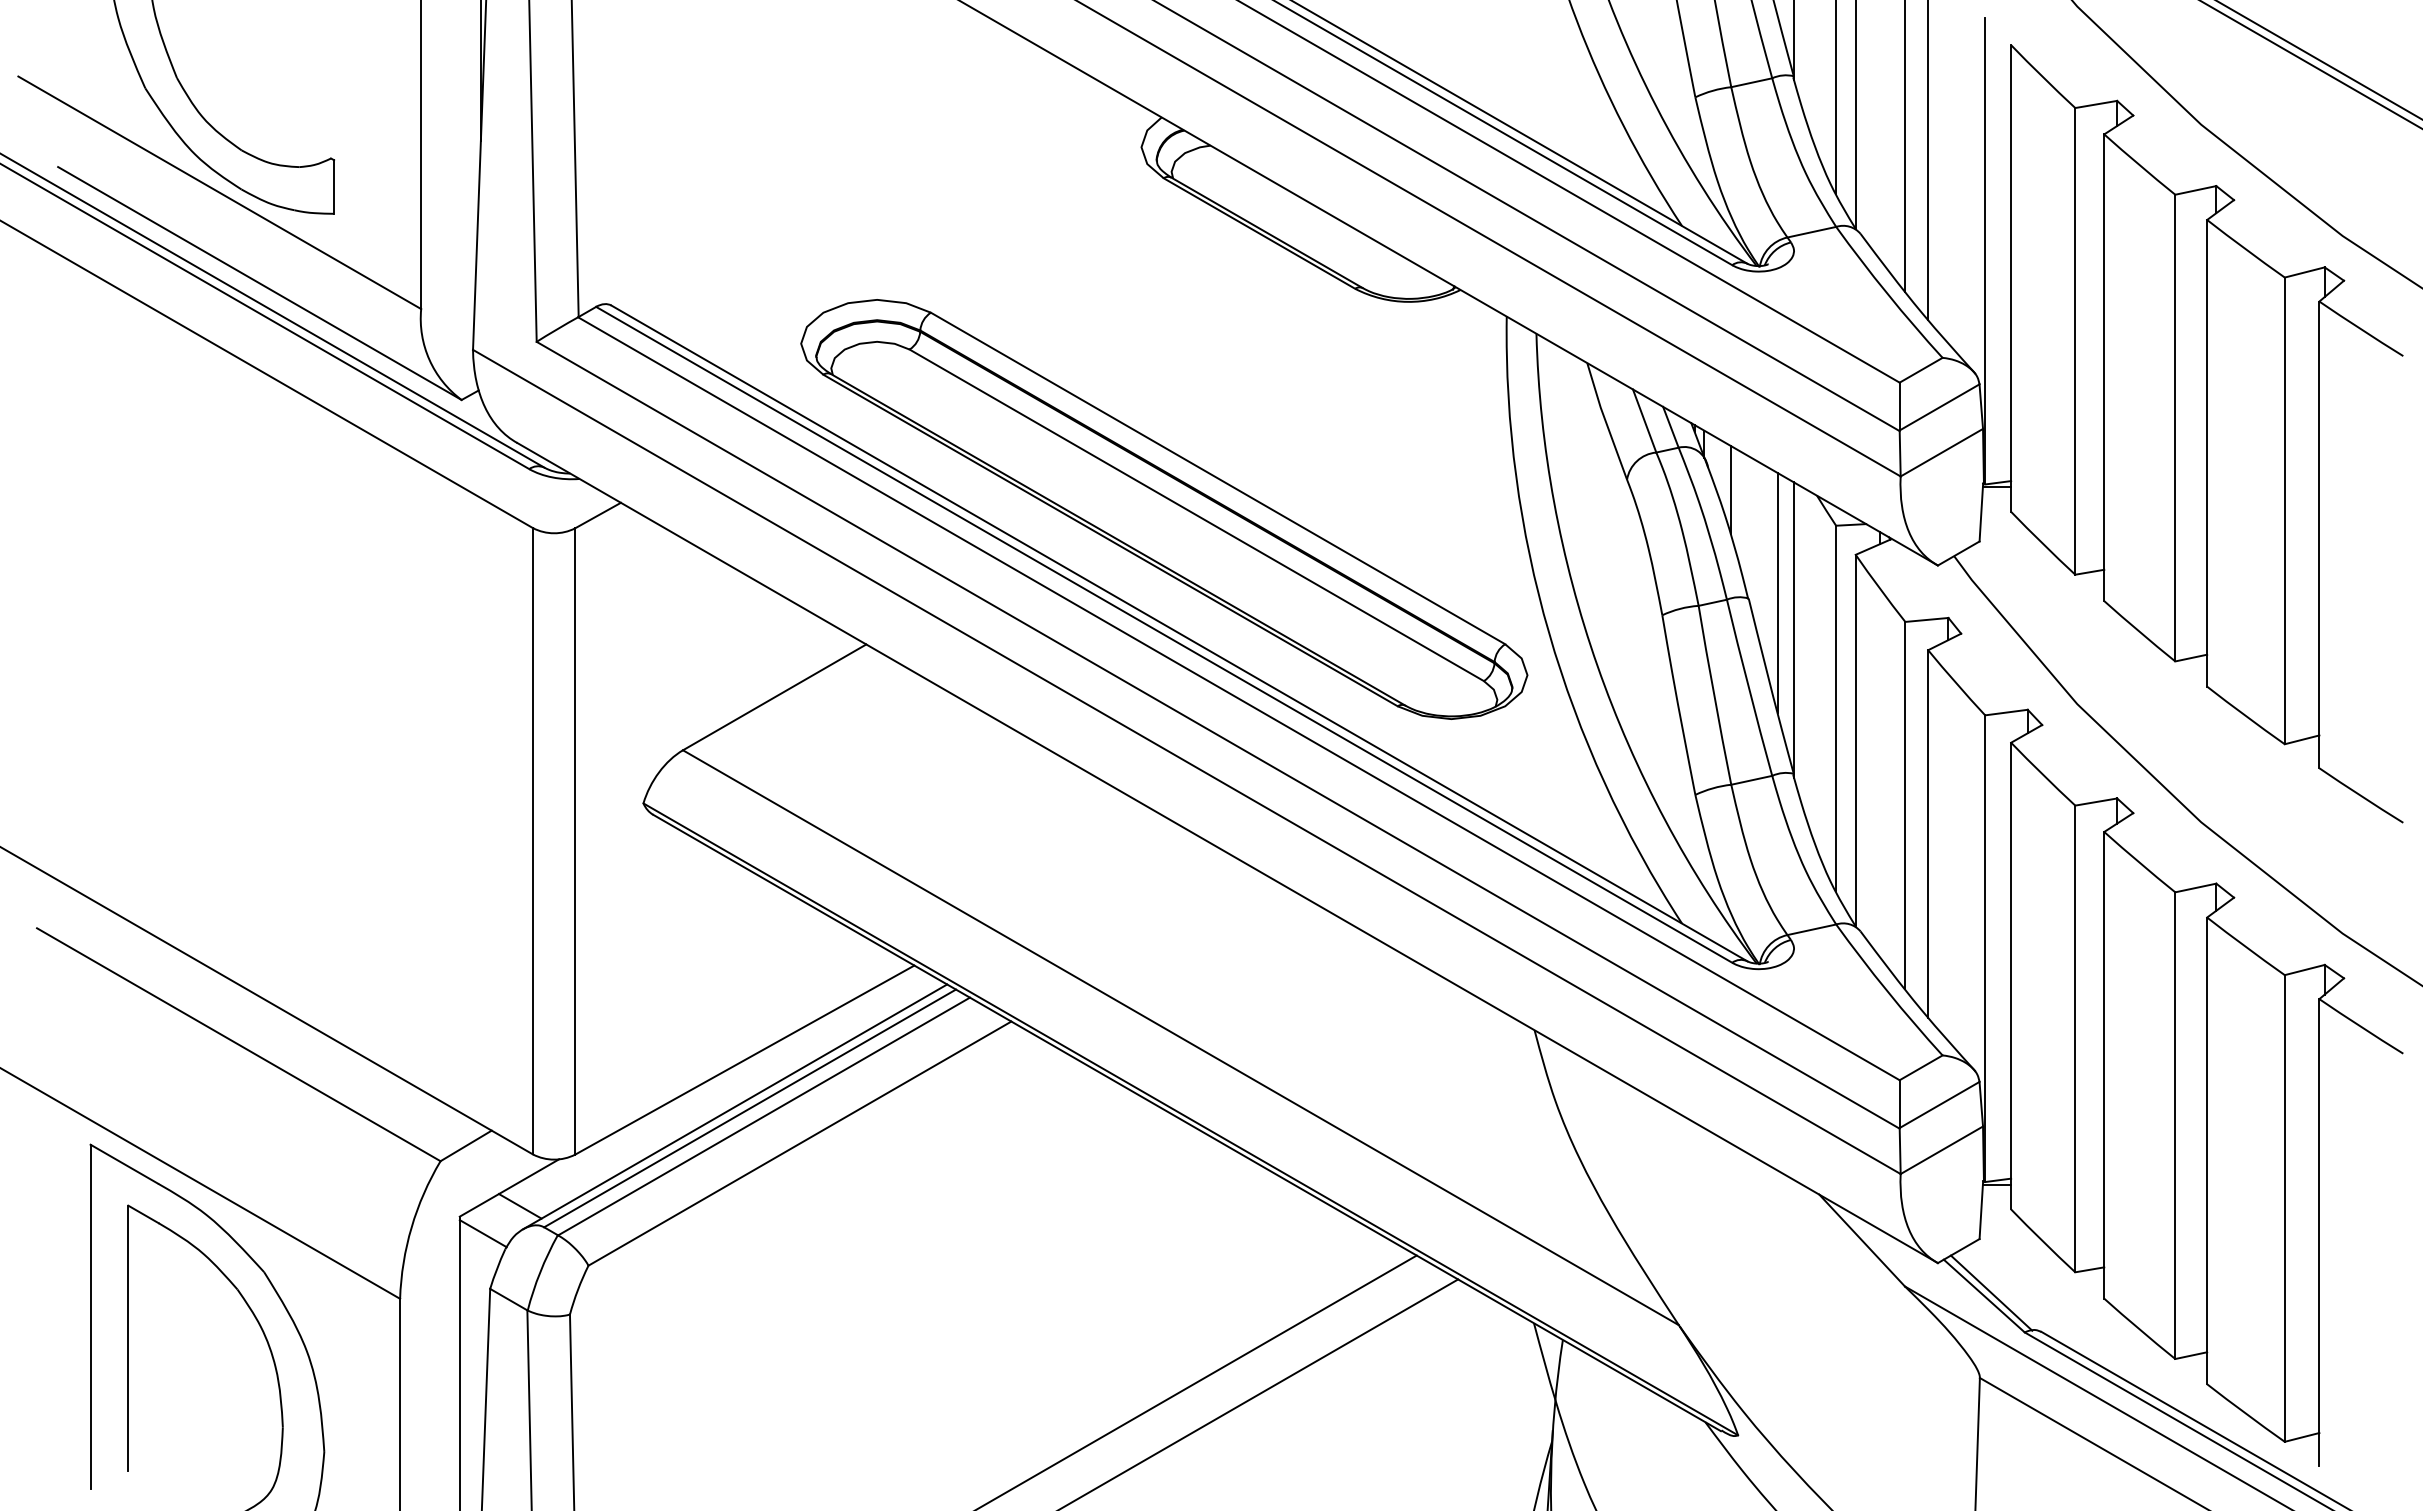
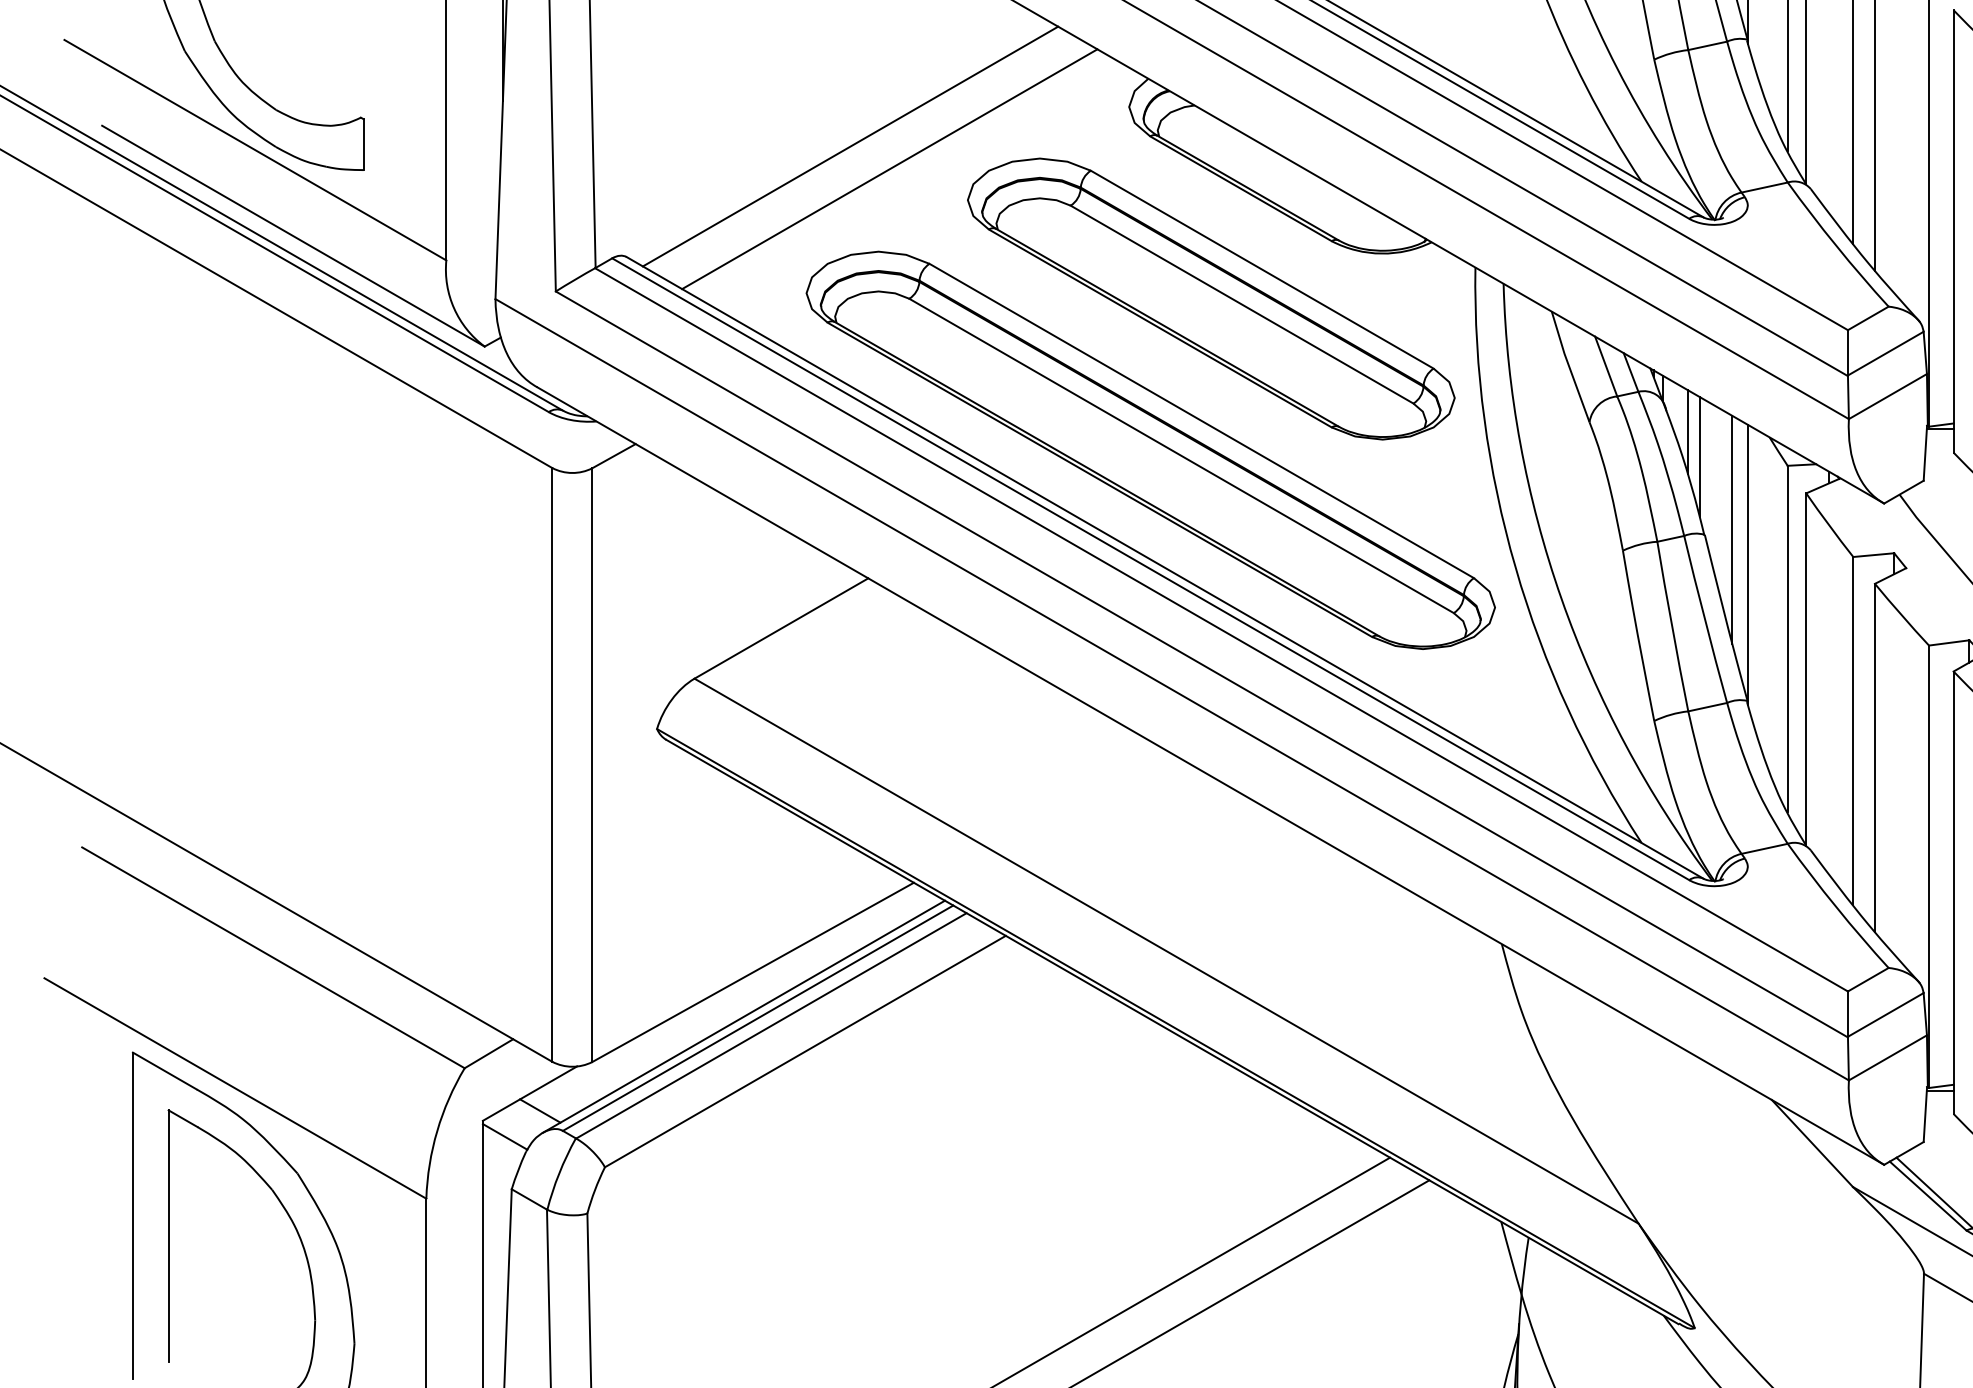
line: (847, 188) -> (850, 146), added
line: (888, 212) -> (889, 168), added
part: (1227, 349) -> (1210, 298), added
line: (1743, 516) -> (1699, 457), added

